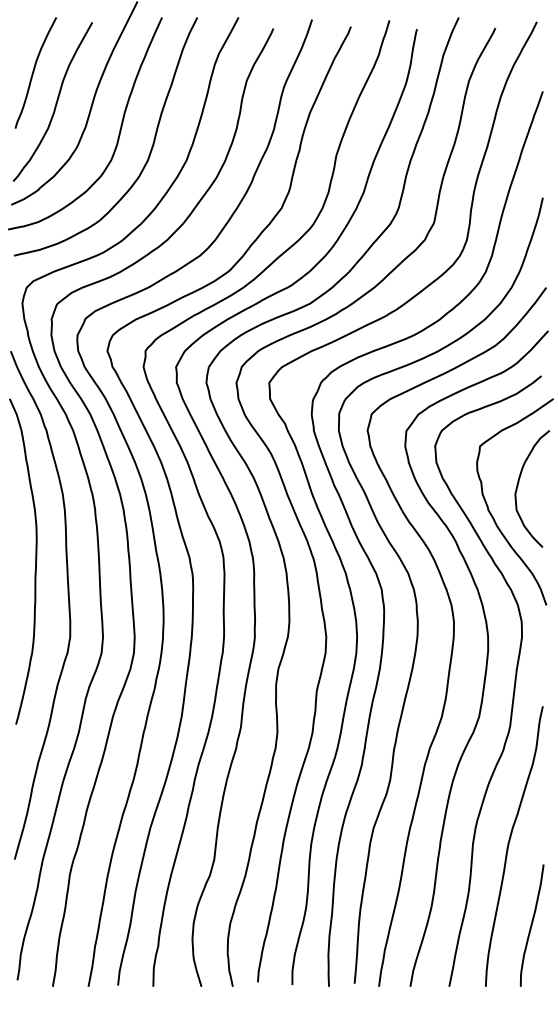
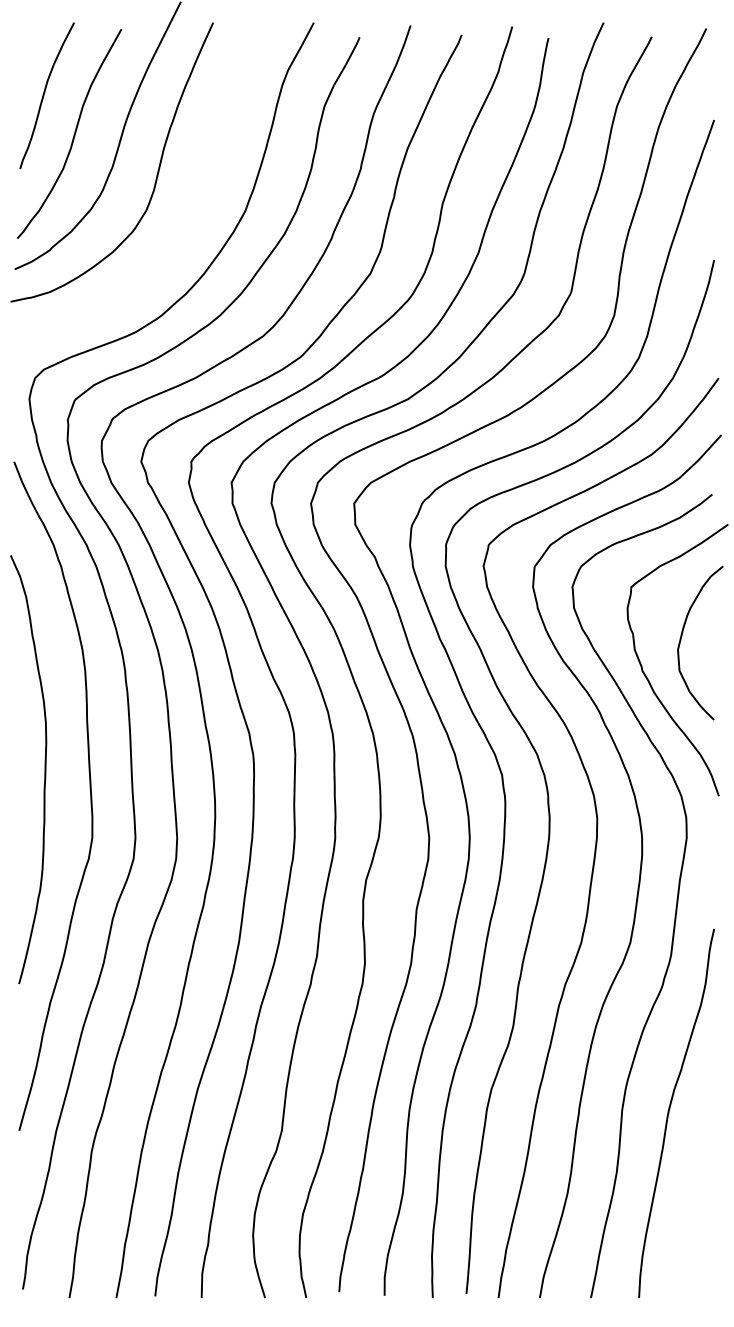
curve: (150, 151) -> (197, 198), removed
curve: (35, 561) -> (44, 769), moved
curve: (531, 925) -> (699, 1217), removed

